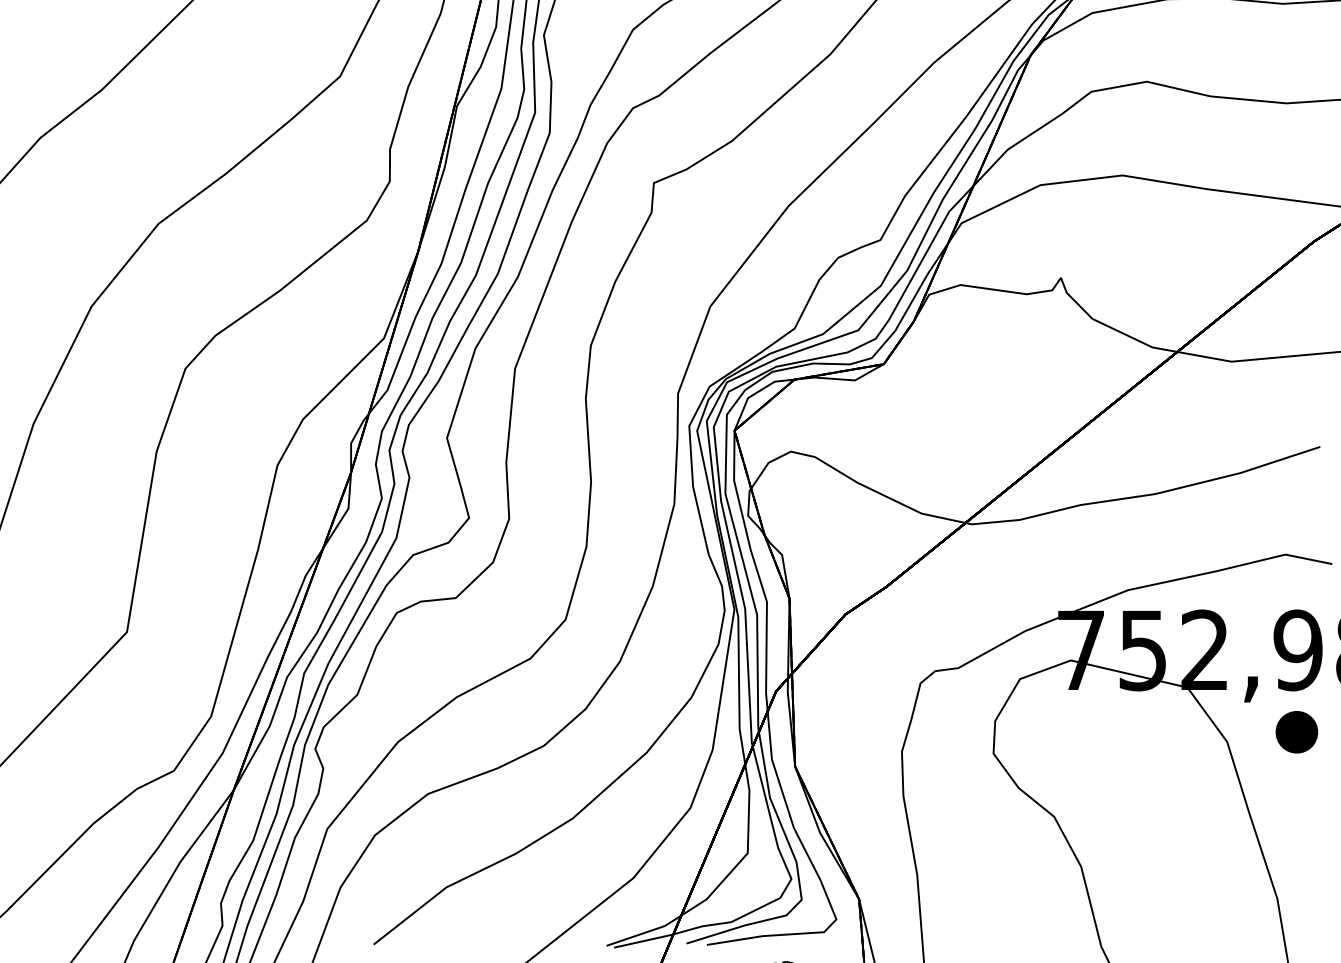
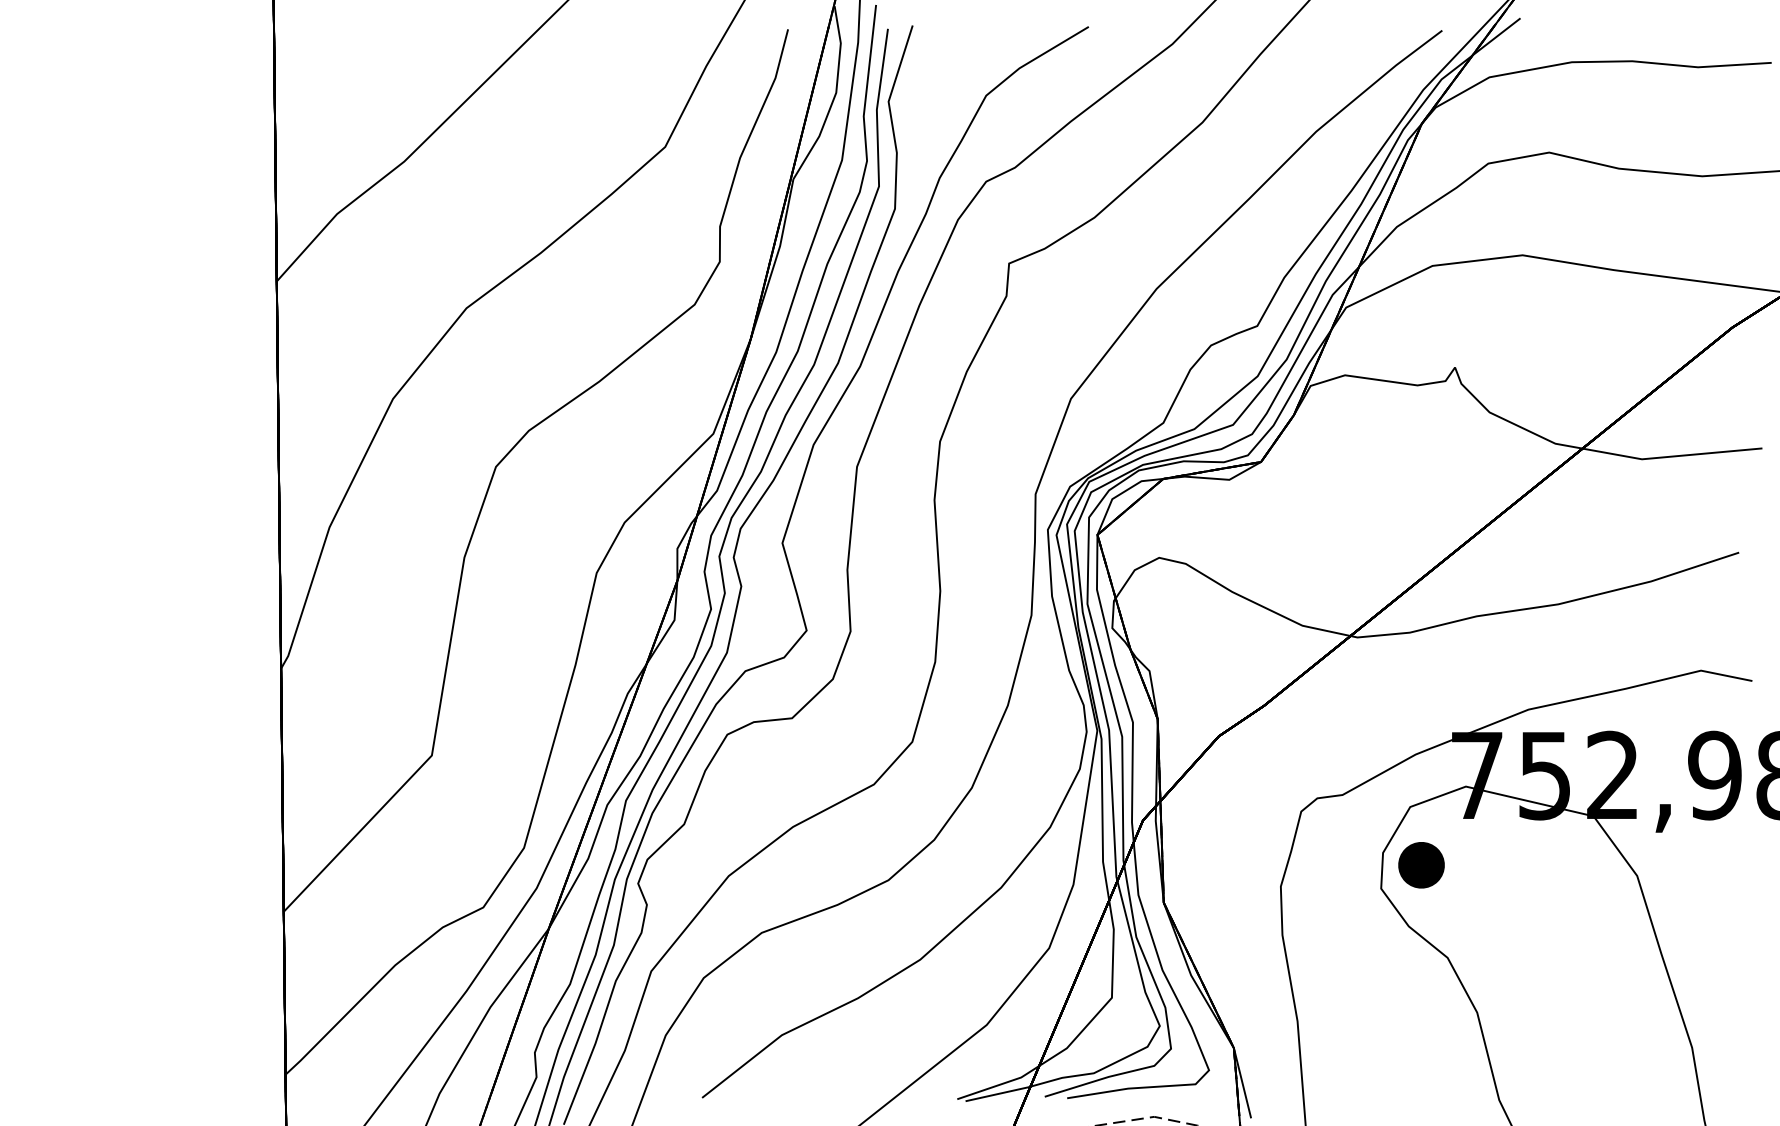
part: (1296, 732) -> (1421, 865), moved

